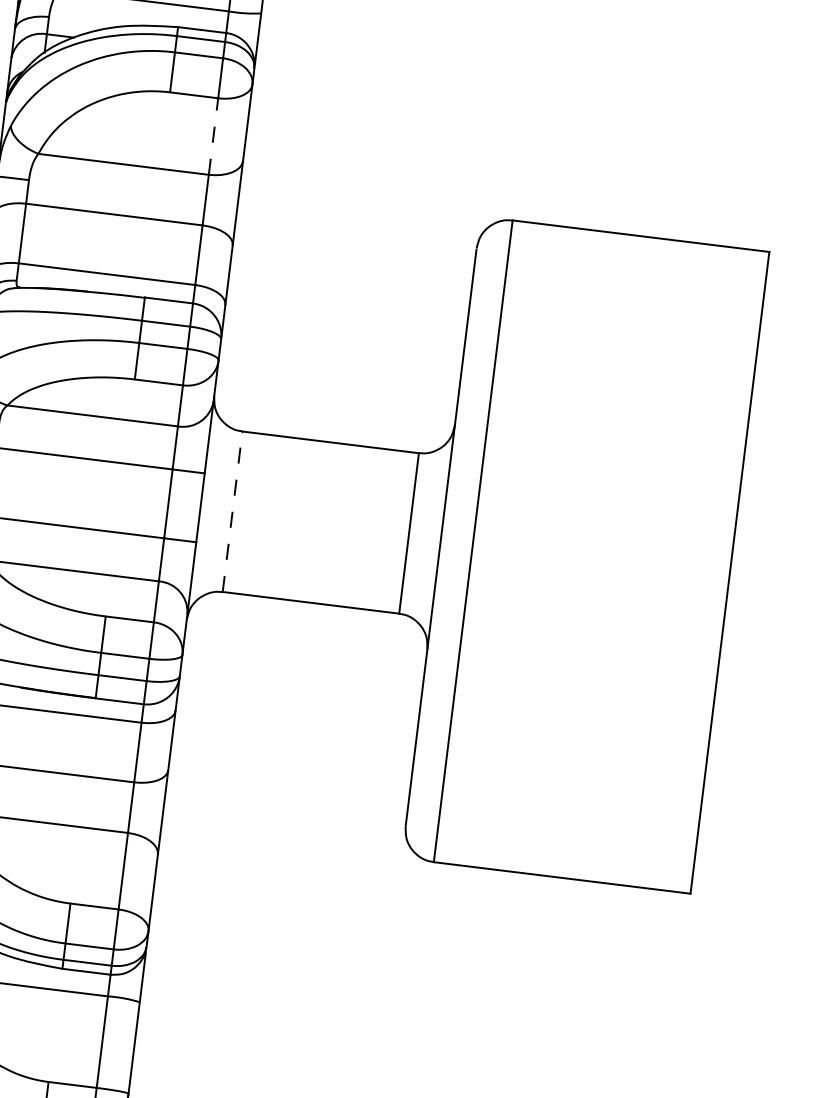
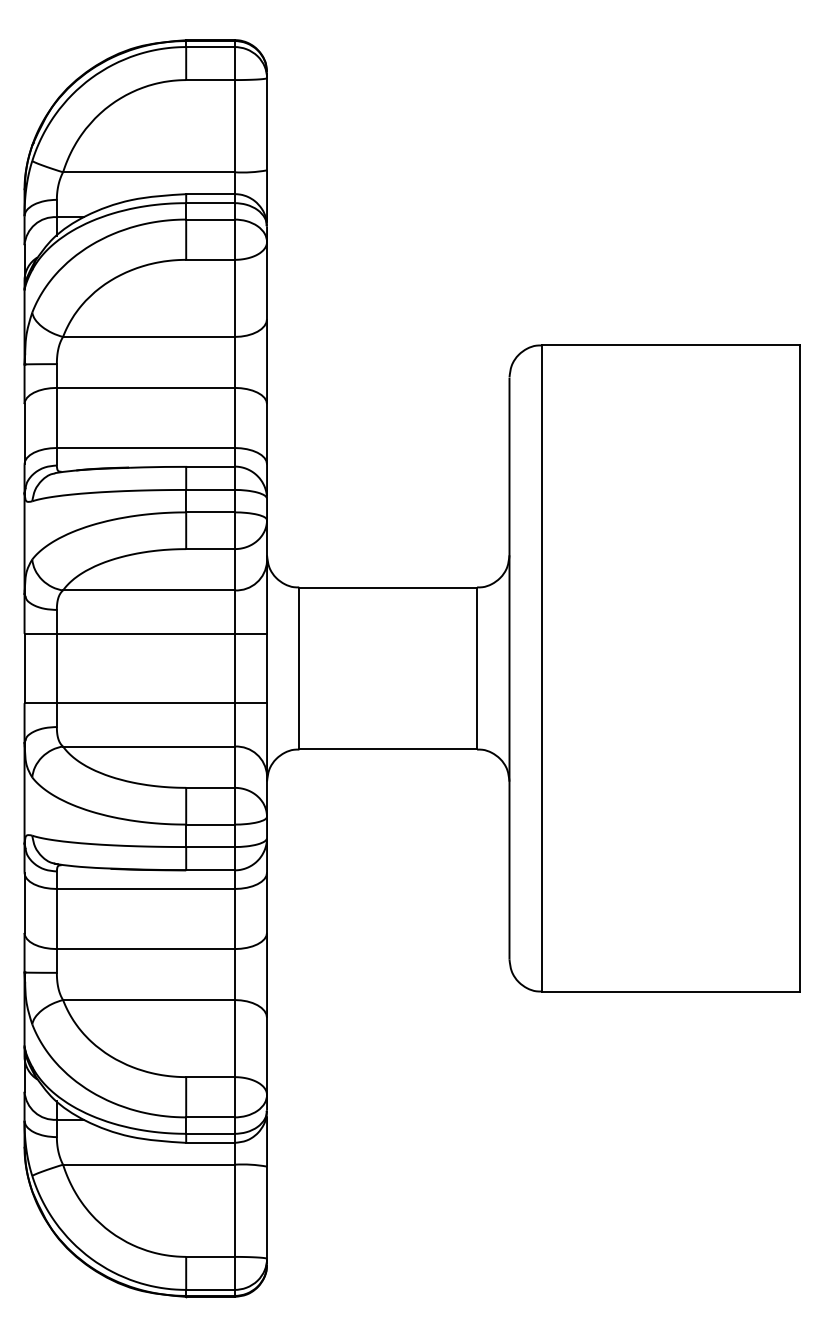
line: (213, 136) -> (234, 298), dashed -> solid
line: (232, 511) -> (299, 668), dashed -> solid

